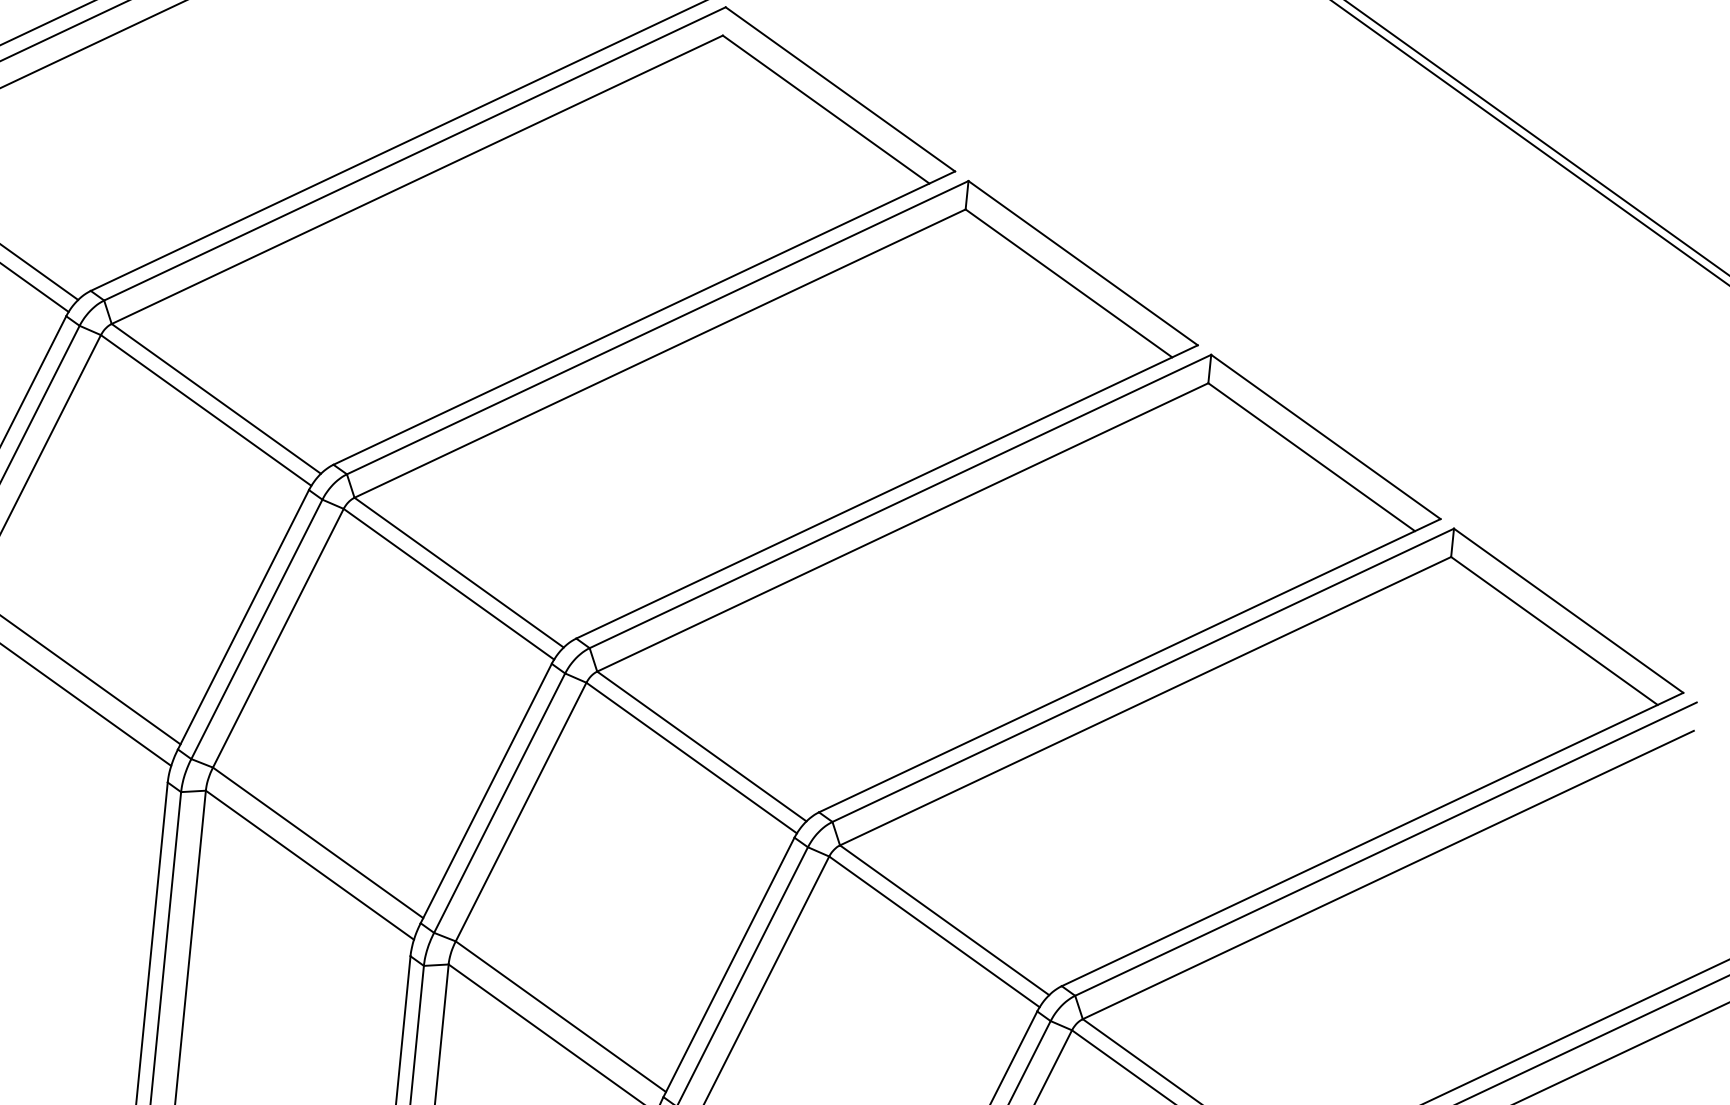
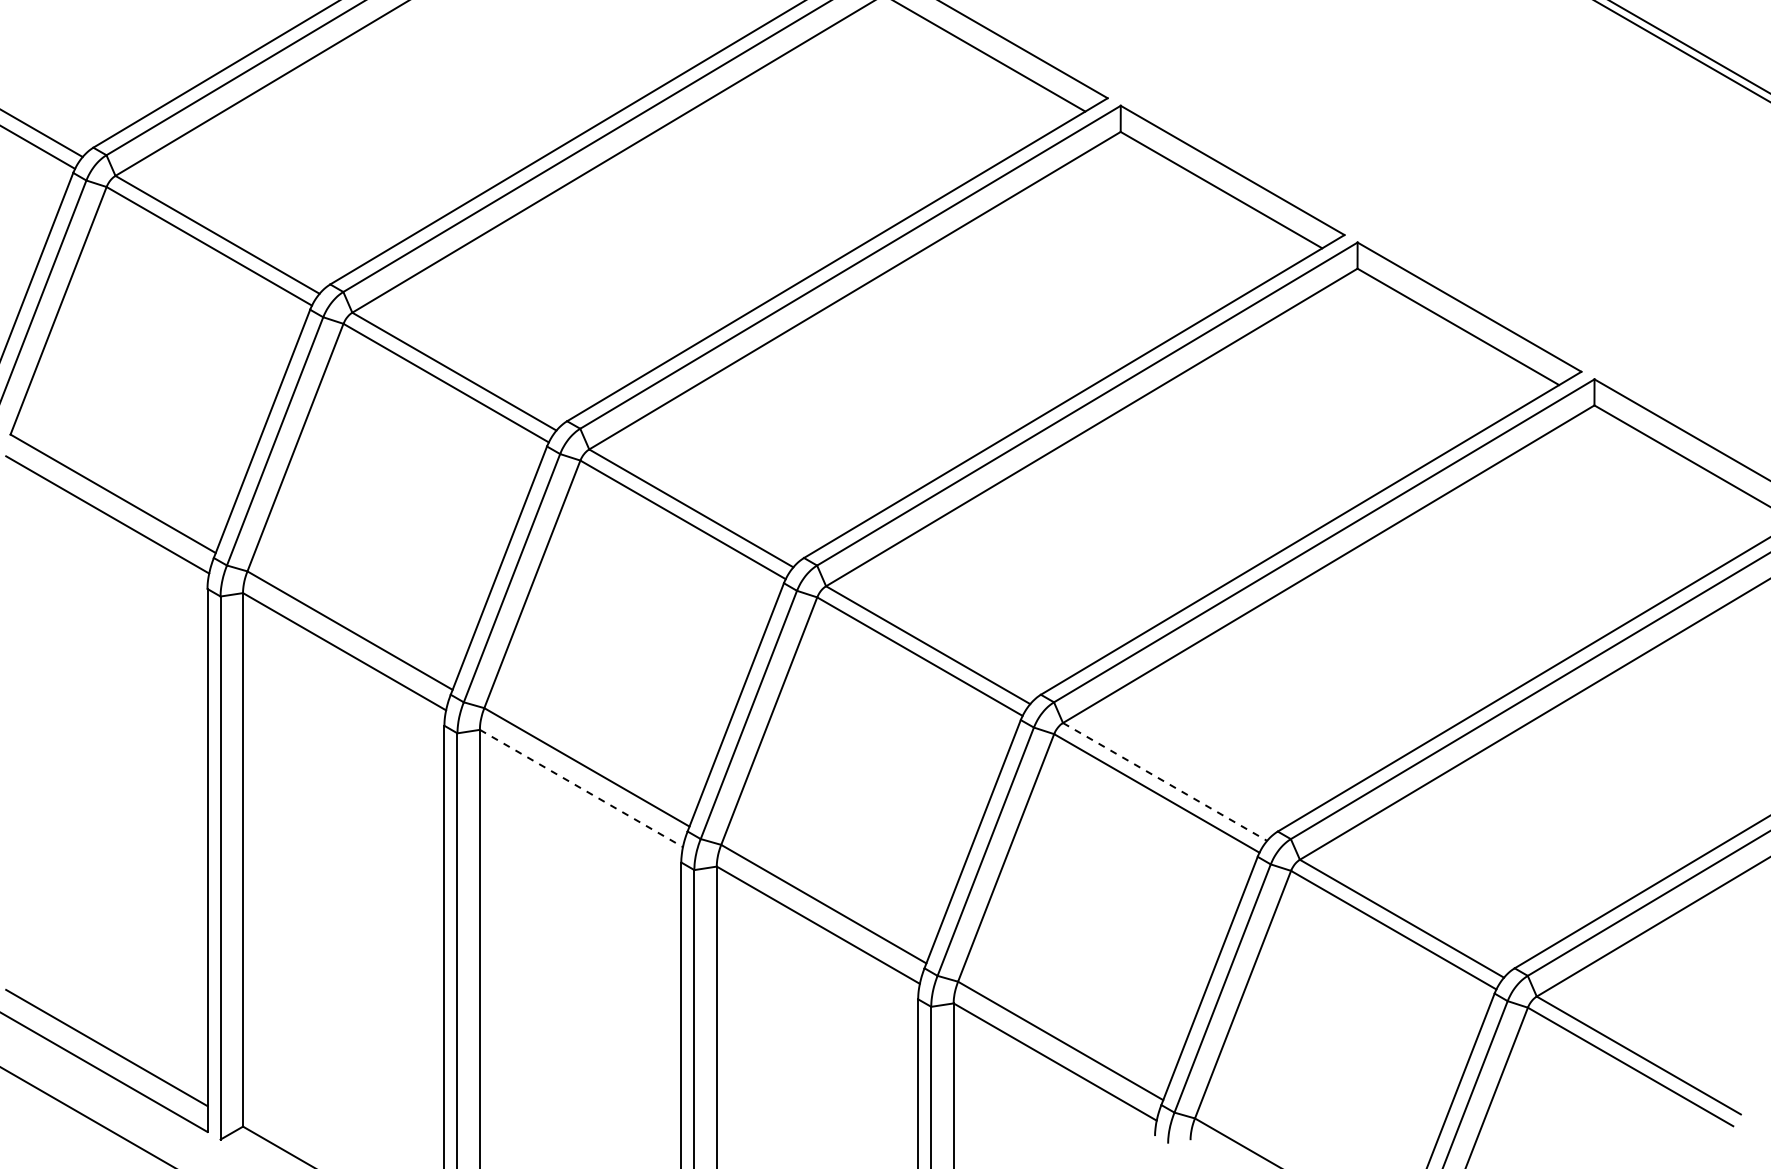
line: (309, 865) -> (581, 788), solid -> dashed
line: (945, 919) -> (1165, 781), solid -> dashed

